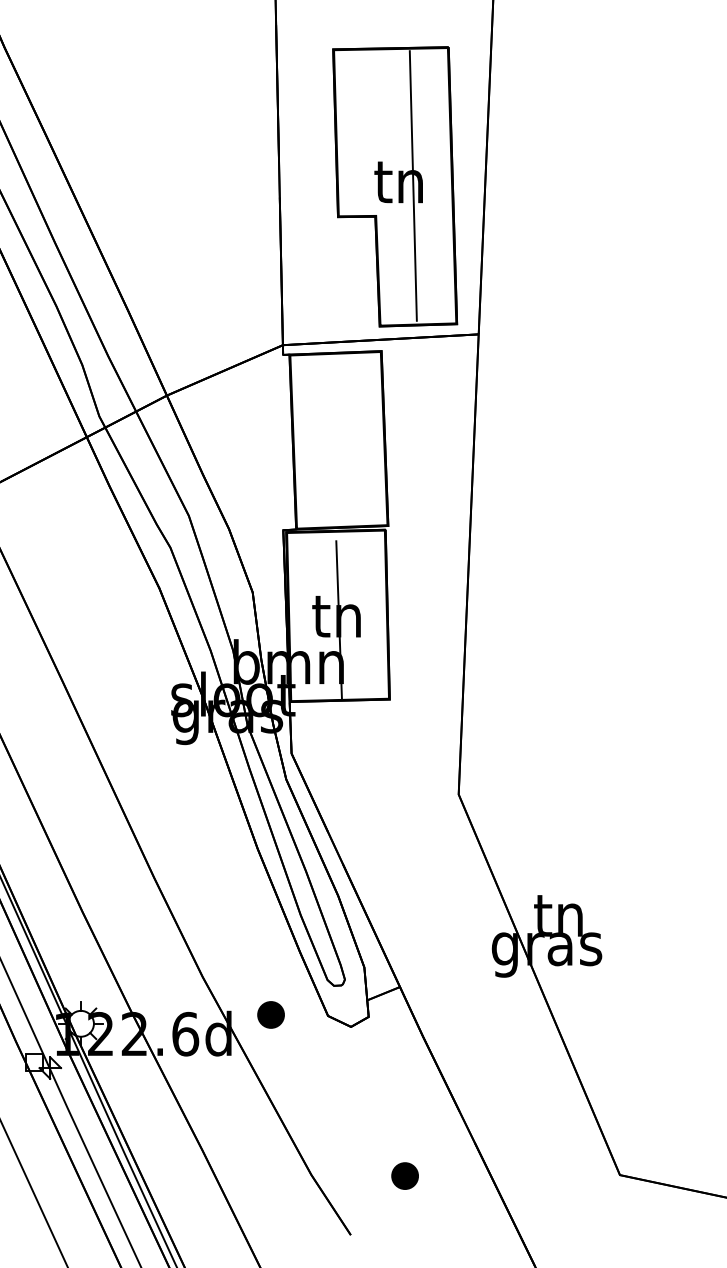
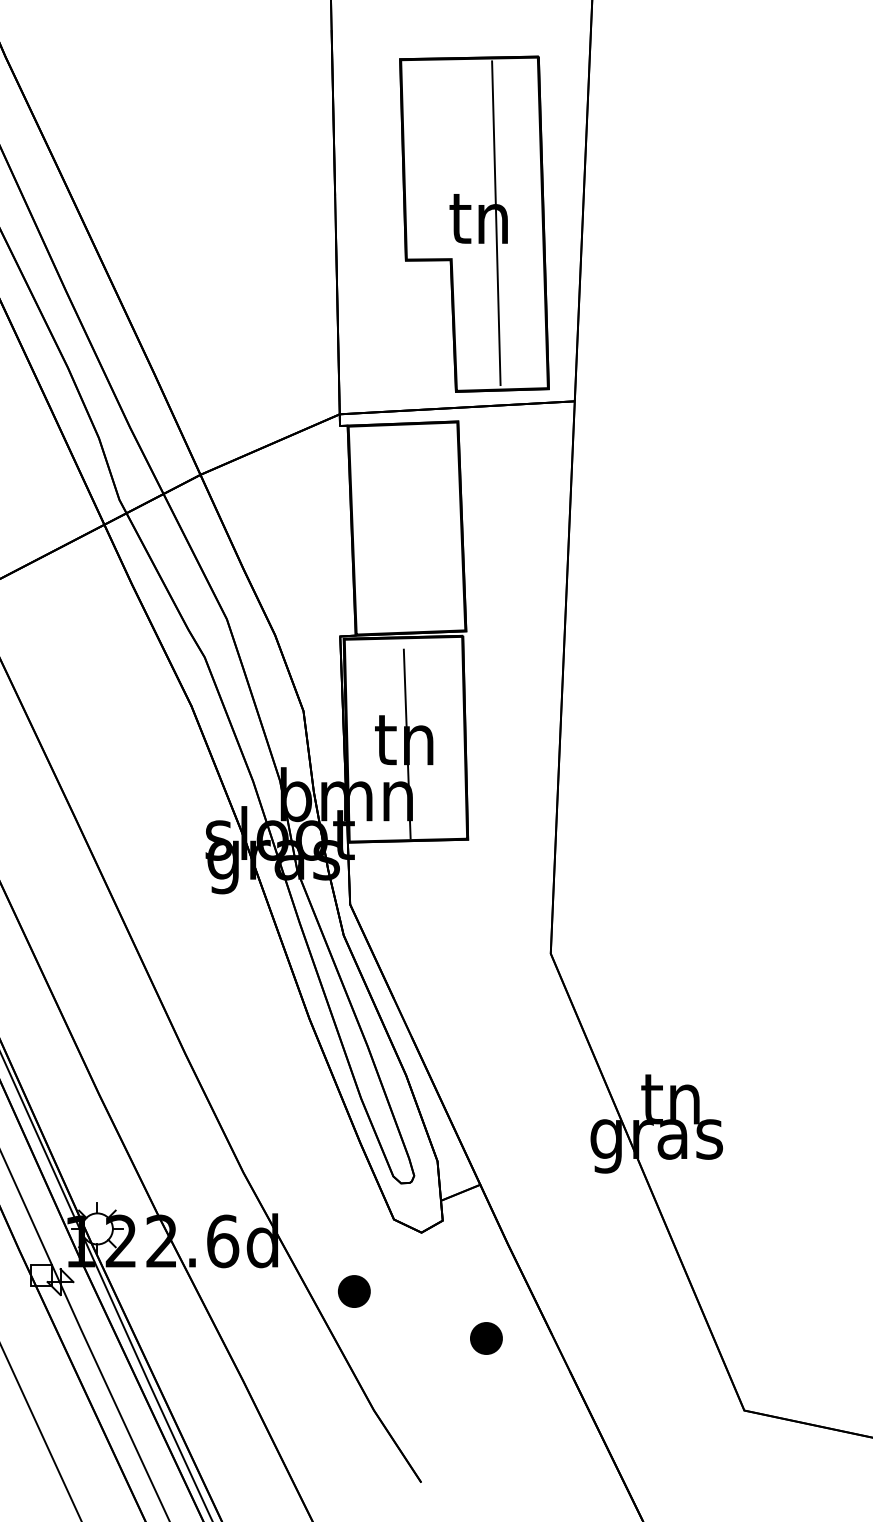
part: (270, 1014) -> (353, 1290), moved
part: (404, 1175) -> (485, 1337), moved

